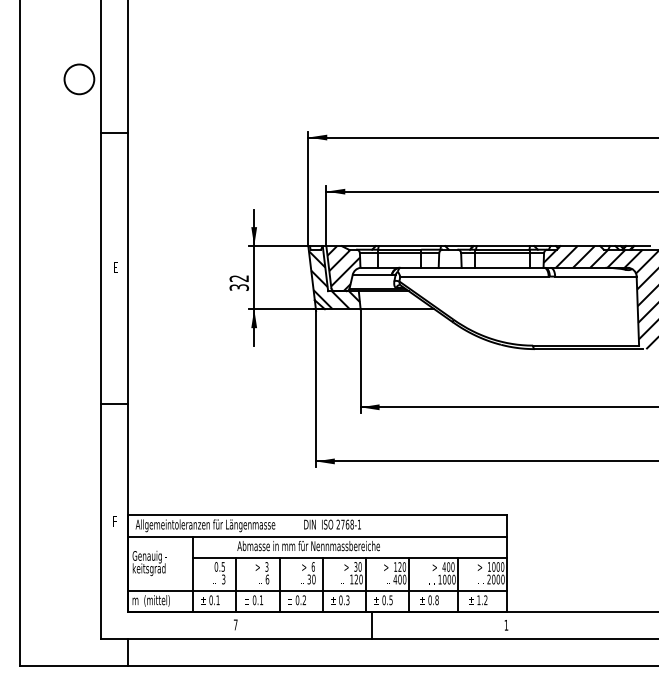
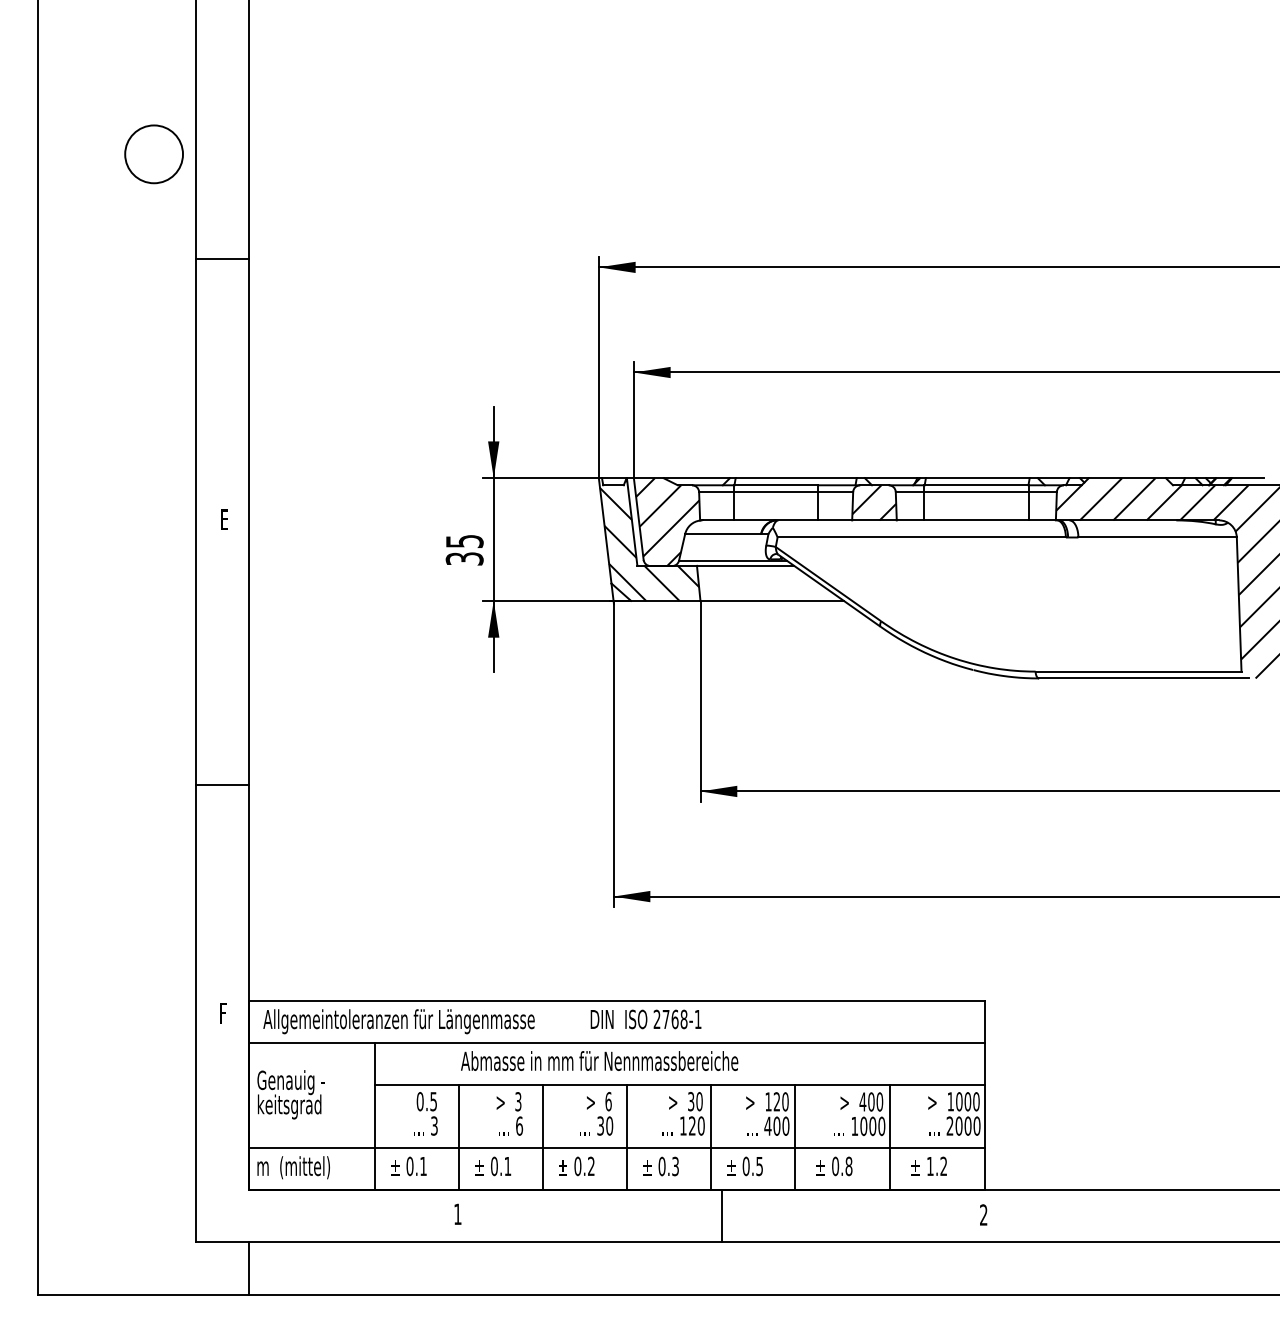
hatch: (449, 258) -> (873, 502), added
text: (239, 278) -> (465, 541), 32 -> 35
text: (235, 624) -> (457, 1213), 7 -> 1
text: (506, 624) -> (983, 1213), 1 -> 2

